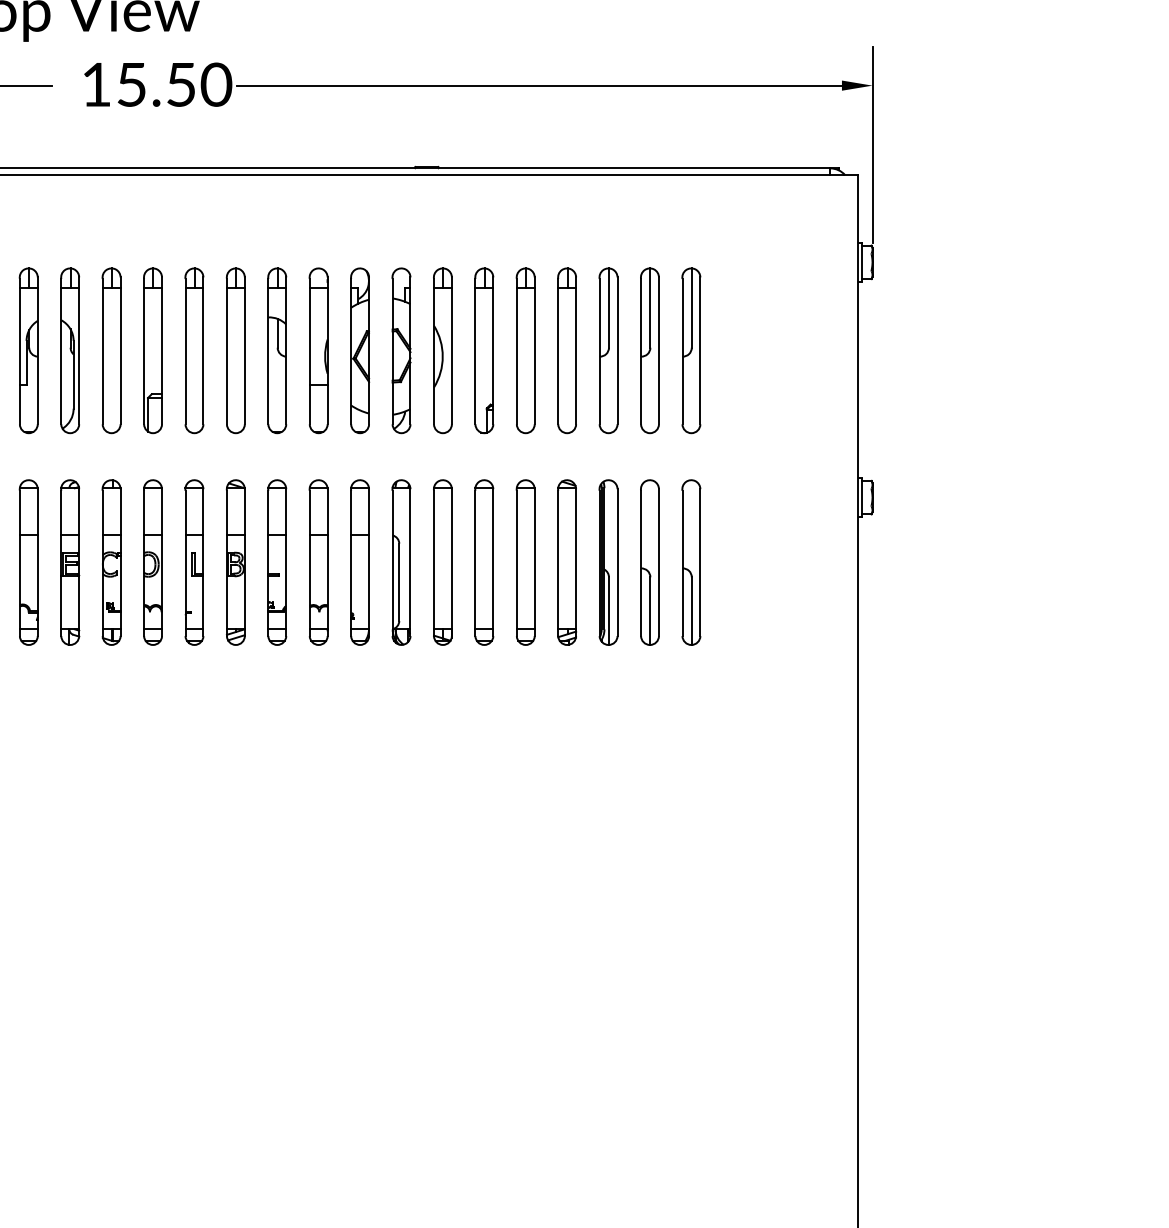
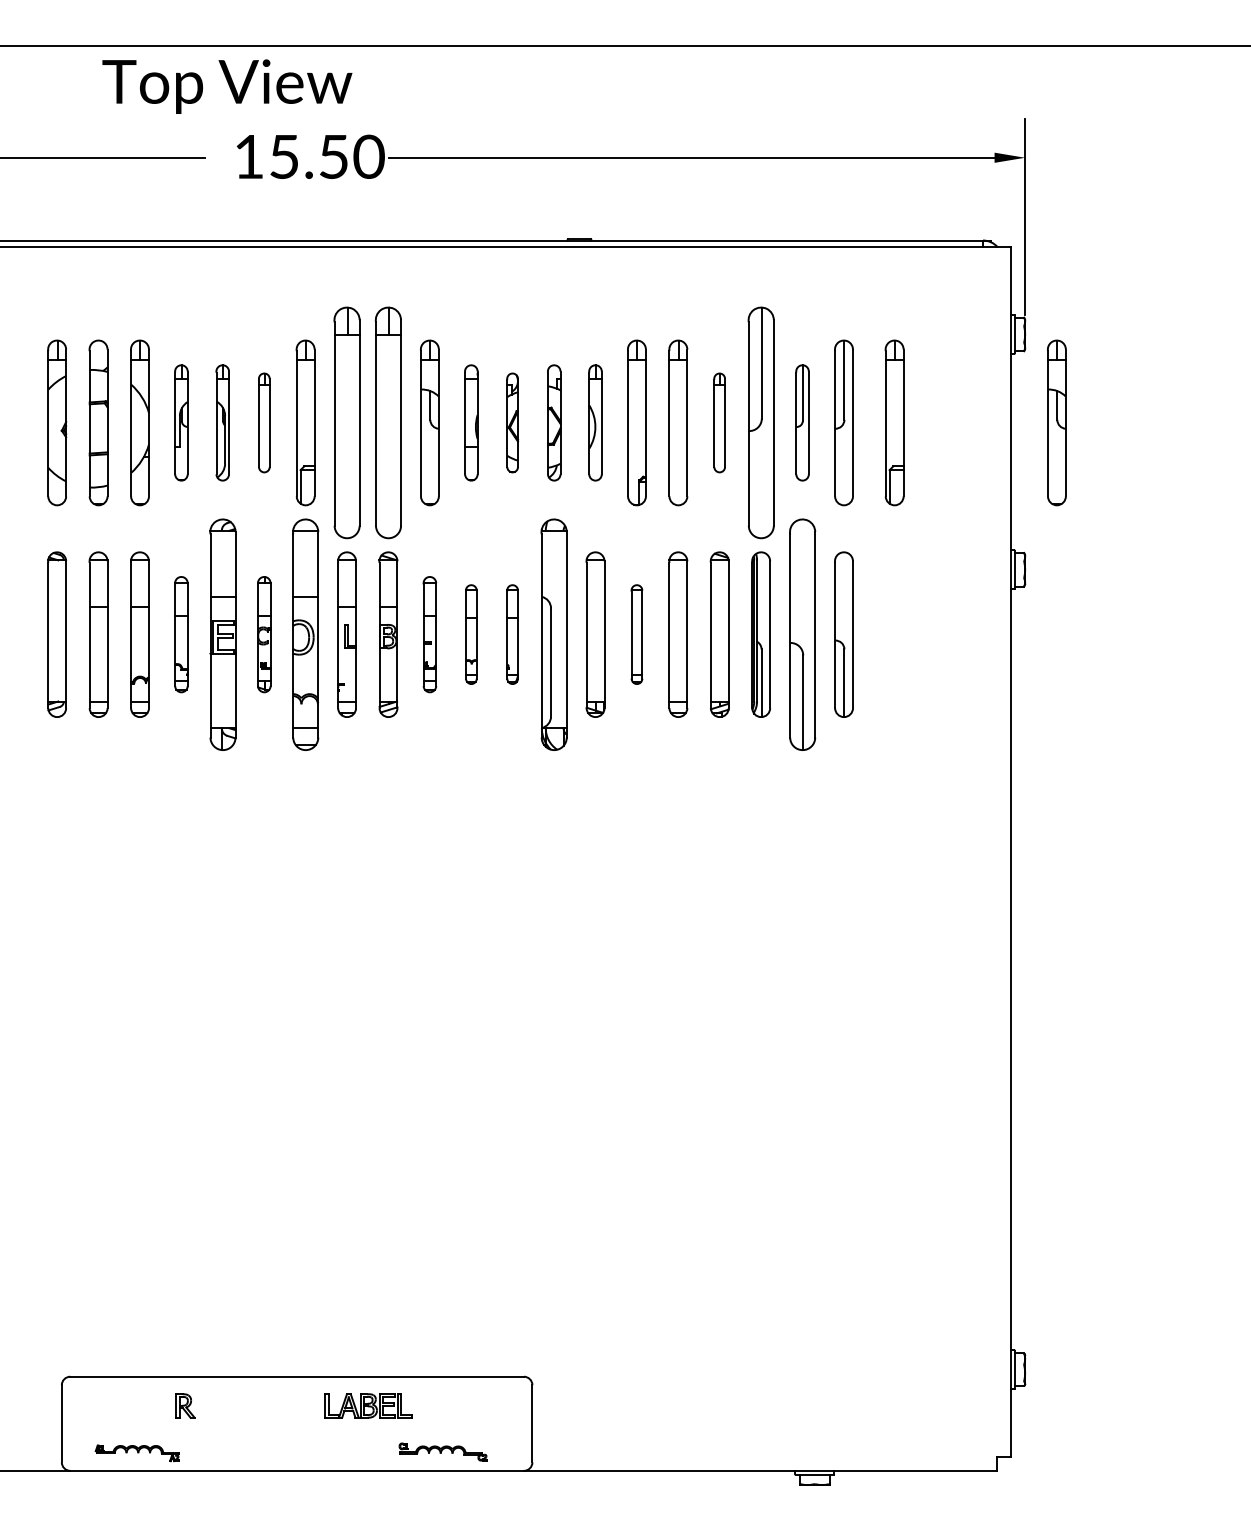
part: (28, 350) -> (181, 422), size x0.7
part: (69, 350) -> (222, 422), size x0.7
part: (111, 350) -> (264, 422), size x0.6
part: (193, 350) -> (346, 422), size x1.4
part: (235, 350) -> (388, 422), size x1.4
part: (318, 350) -> (471, 422), size x0.7
part: (359, 350) -> (512, 422), size x0.6
part: (401, 350) -> (554, 422), size x0.7
part: (442, 350) -> (595, 422), size x0.7
part: (566, 350) -> (719, 422), size x0.6
part: (607, 350) -> (760, 422), size x1.4
part: (649, 350) -> (802, 422), size x0.7
part: (741, 350) -> (894, 422), added
part: (903, 350) -> (1056, 422), added
part: (28, 562) -> (181, 634), size x0.7
part: (69, 562) -> (222, 634), size x1.4
part: (111, 562) -> (264, 634), size x0.7
part: (152, 562) -> (305, 634), size x1.4
part: (276, 562) -> (429, 634), size x0.7
part: (318, 562) -> (471, 634), size x0.6
part: (359, 562) -> (512, 634), size x0.6
part: (400, 562) -> (553, 634), size x1.4
part: (483, 562) -> (636, 634), size x0.6
part: (649, 562) -> (802, 634), size x1.4

